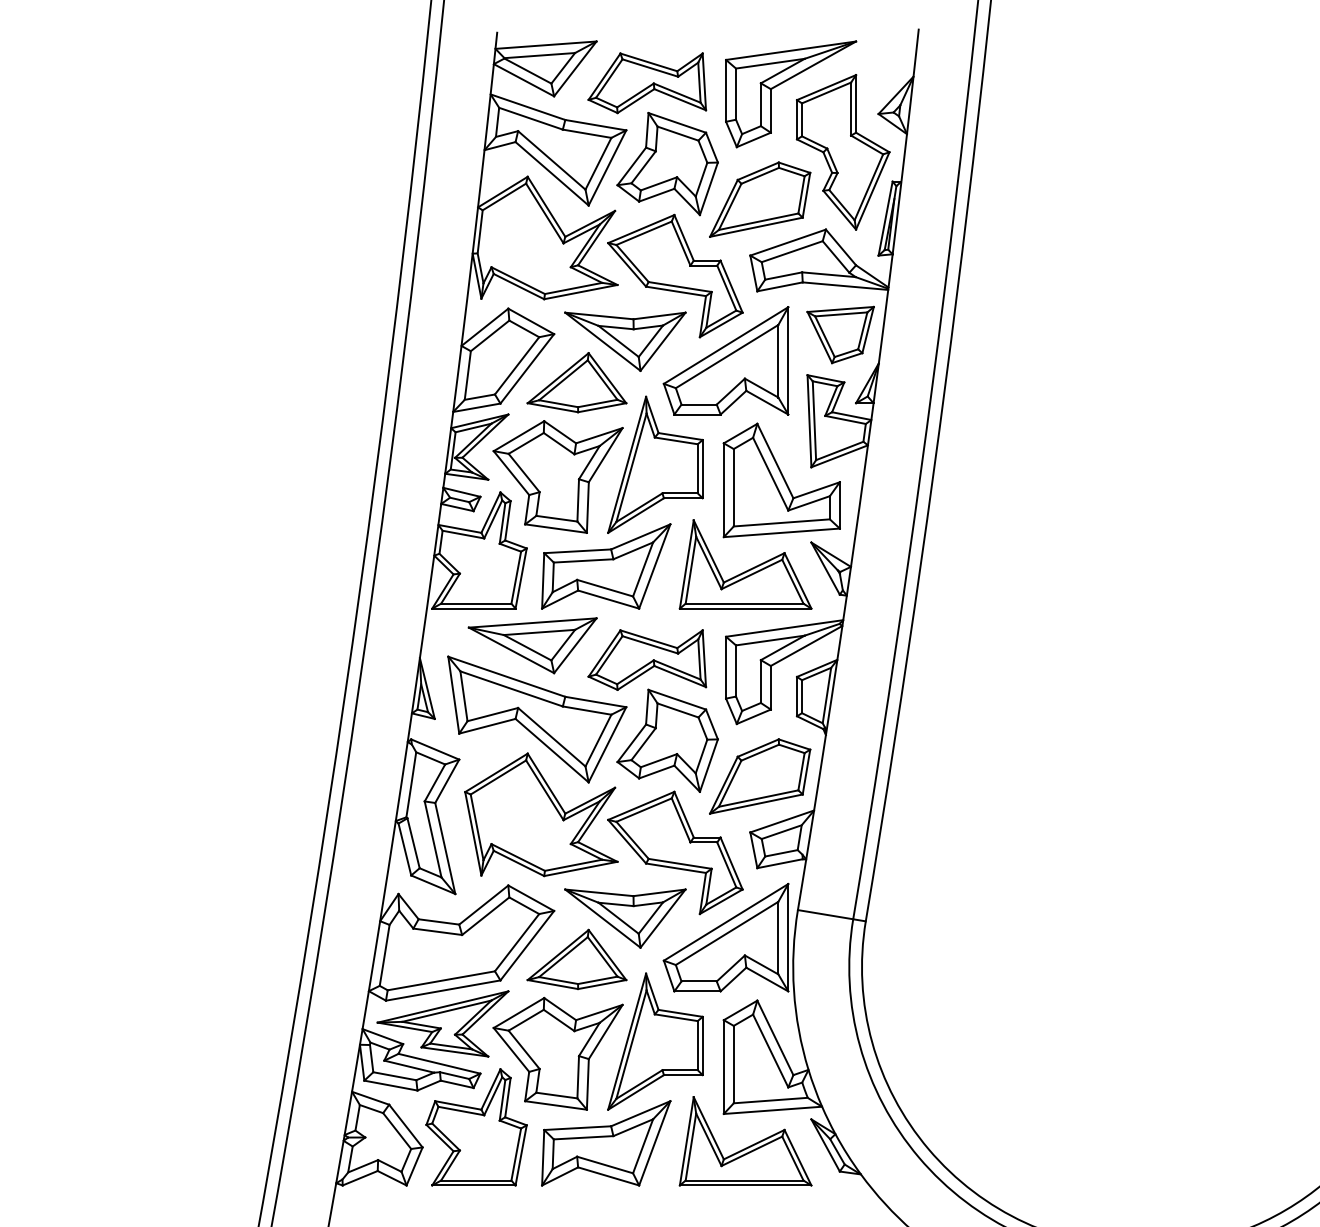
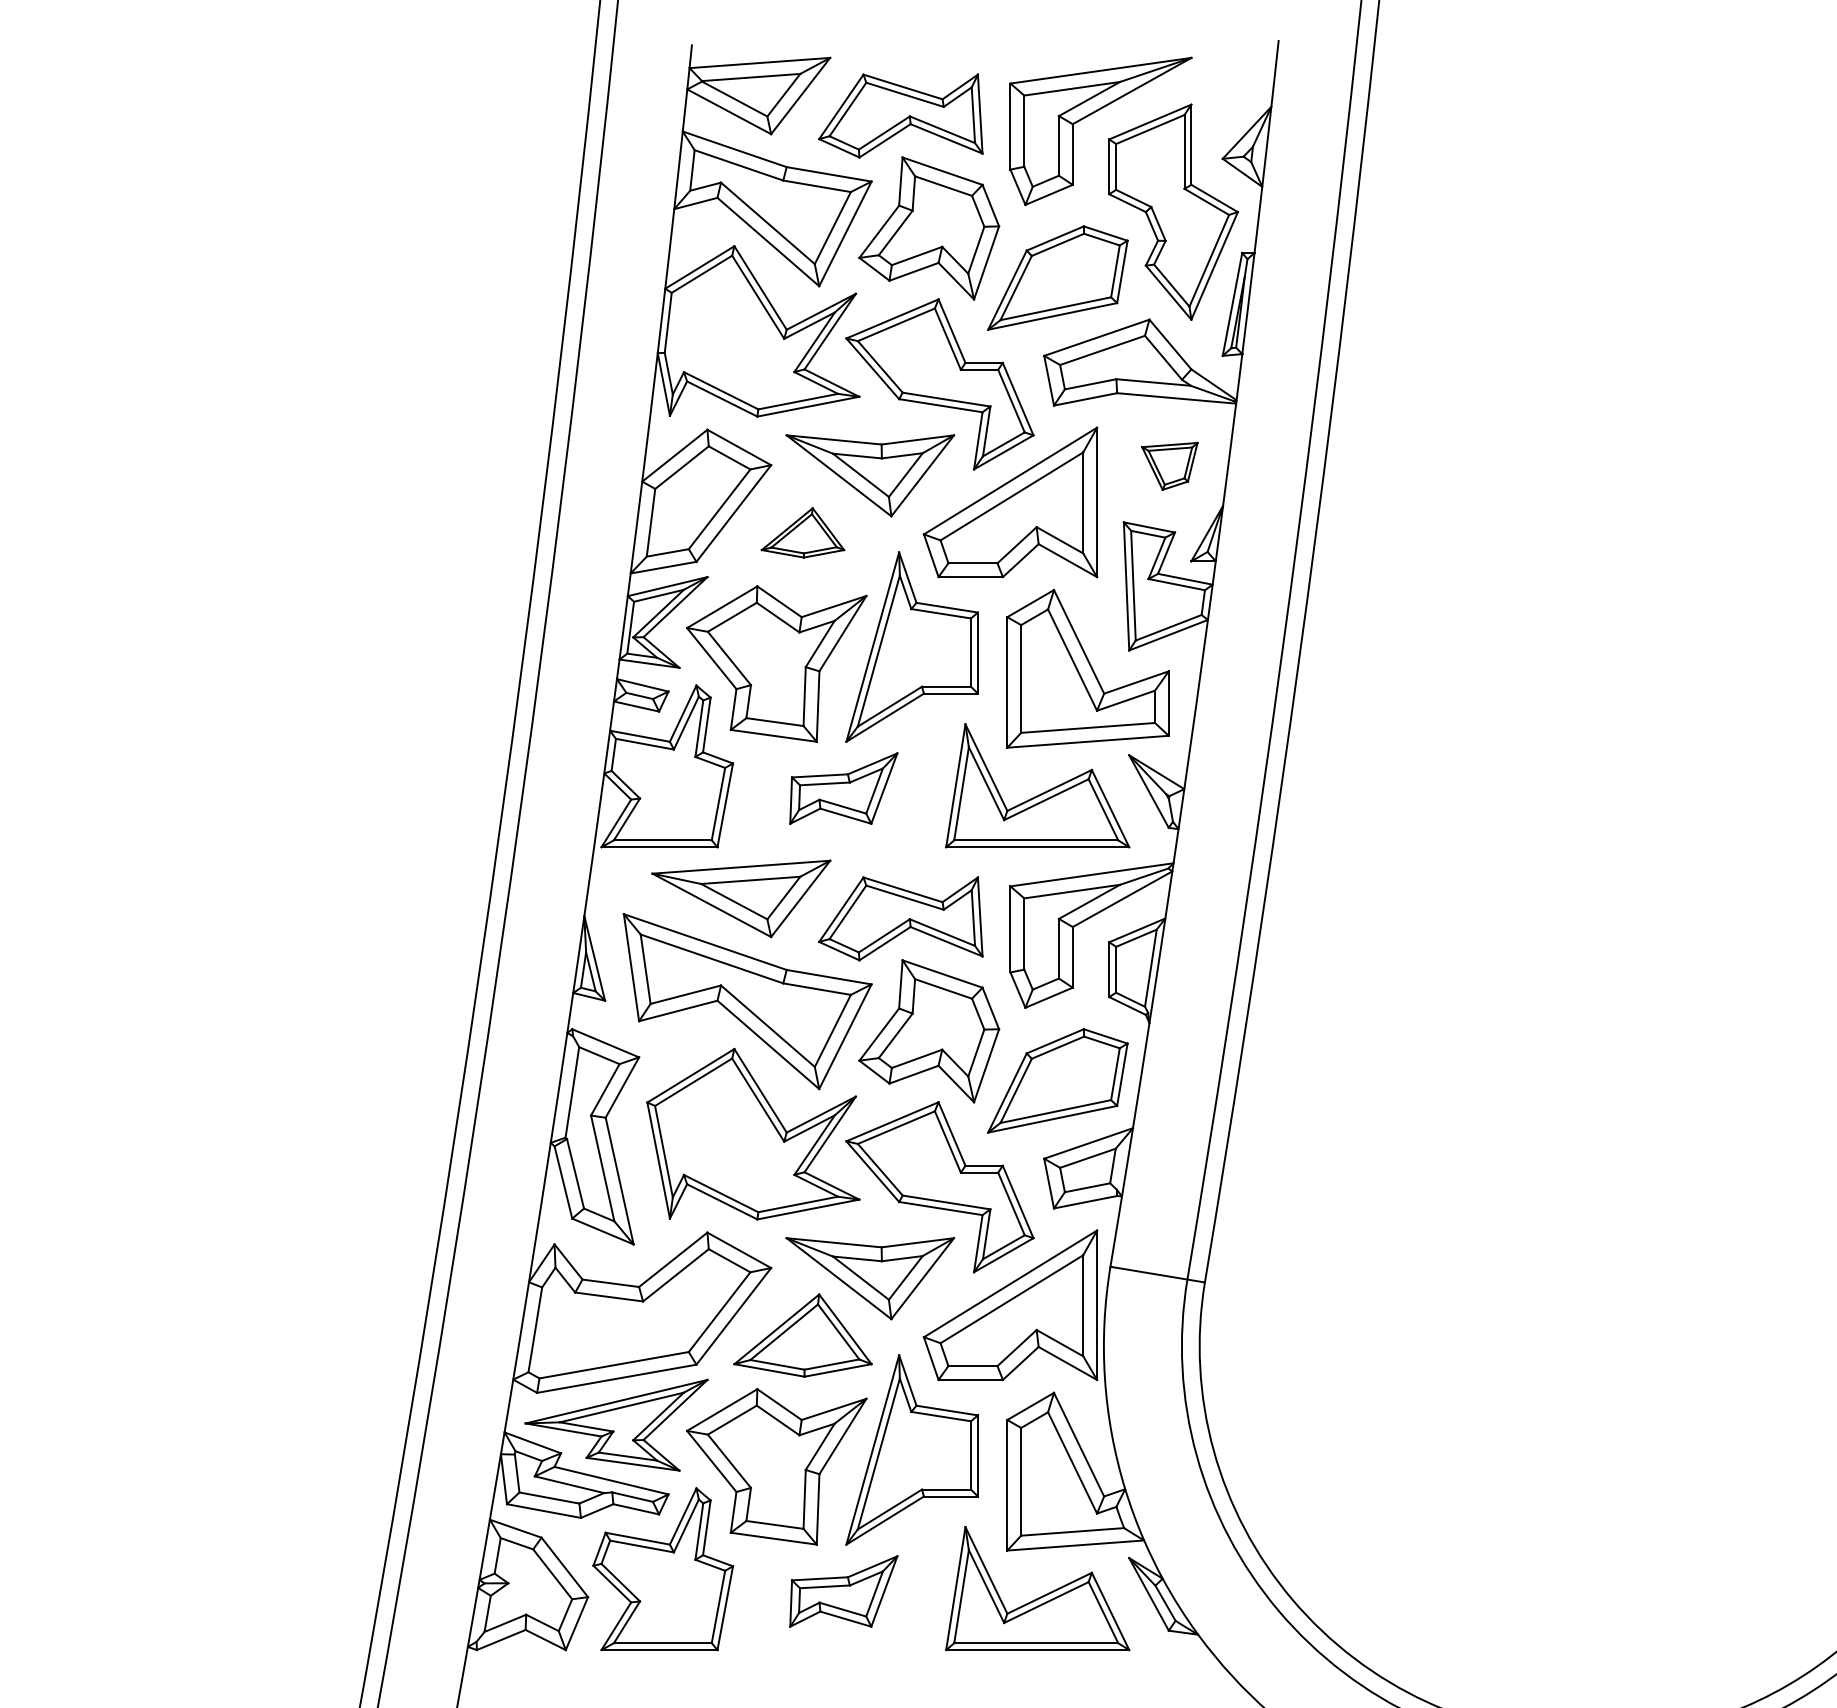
part: (840, 334) -> (1169, 465), size x0.6
part: (576, 382) -> (802, 532), size x0.6
part: (606, 566) -> (844, 788), size x0.6
part: (606, 1143) -> (844, 1591), size x0.6

